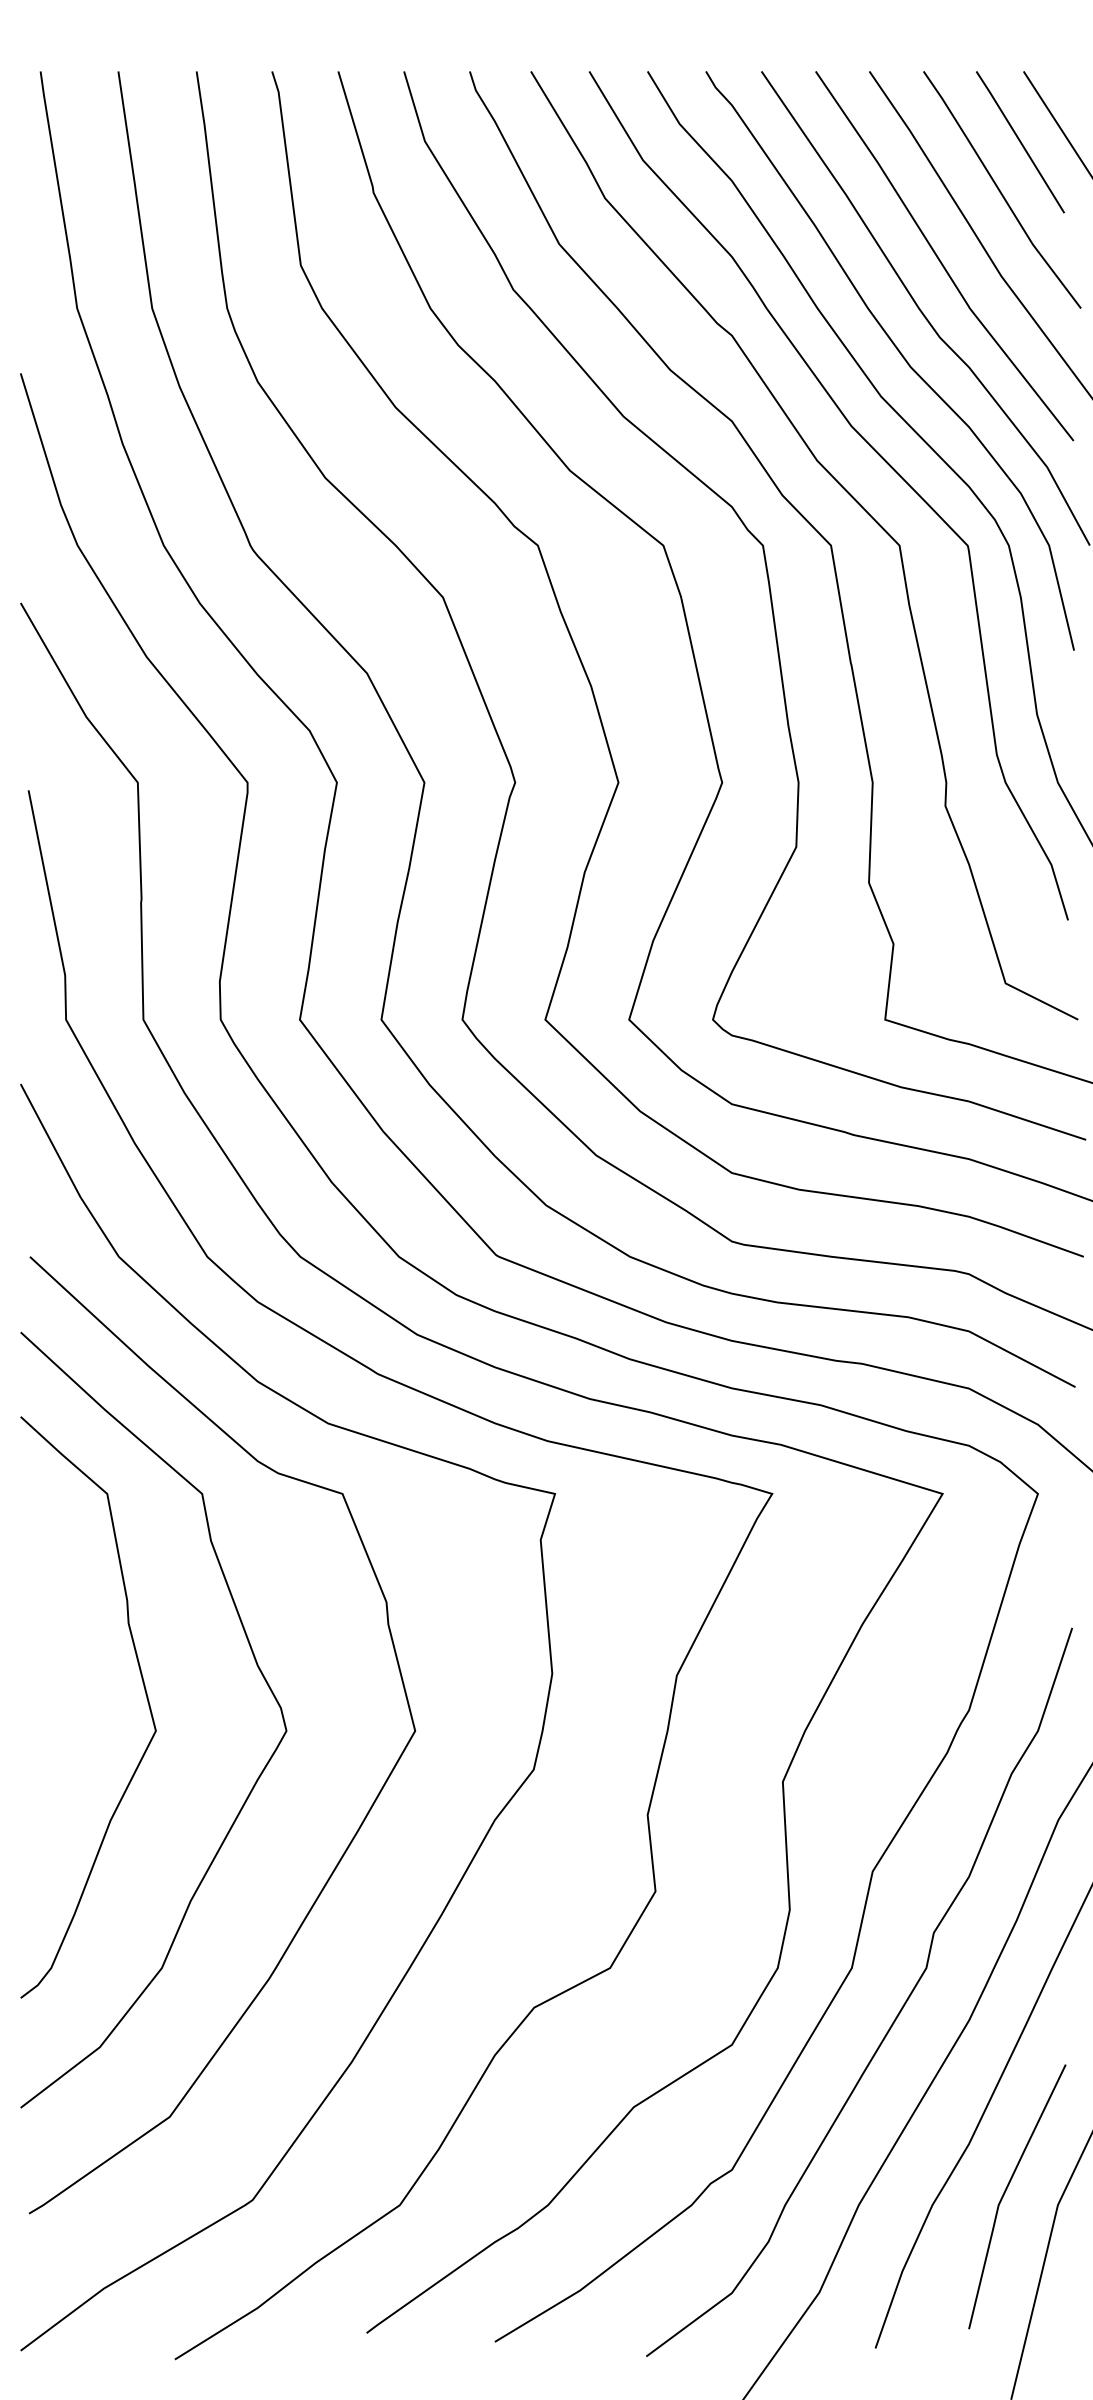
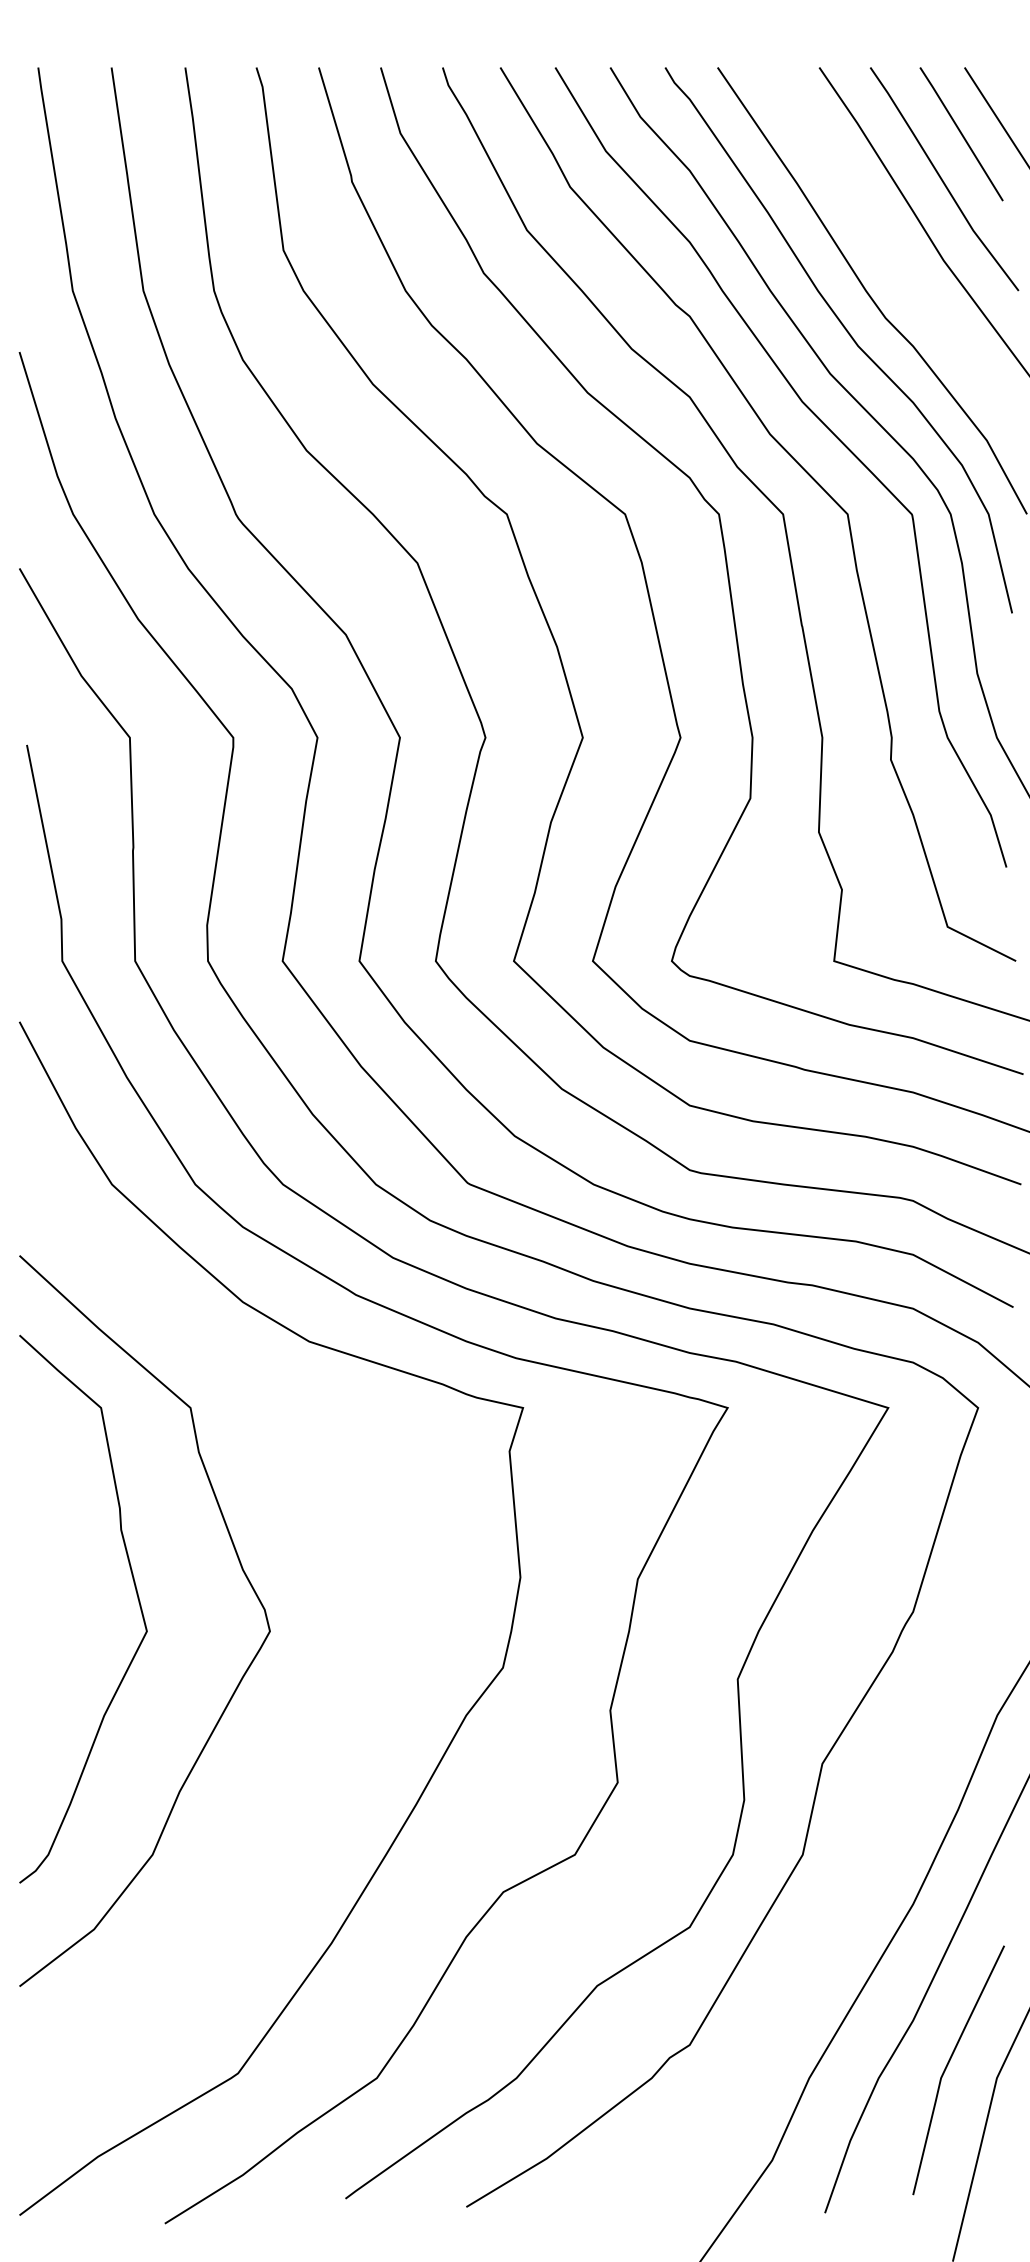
curve: (939, 258) -> (885, 243), removed
curve: (365, 1814) -> (344, 1710), removed
curve: (898, 2012) -> (846, 1896), removed

